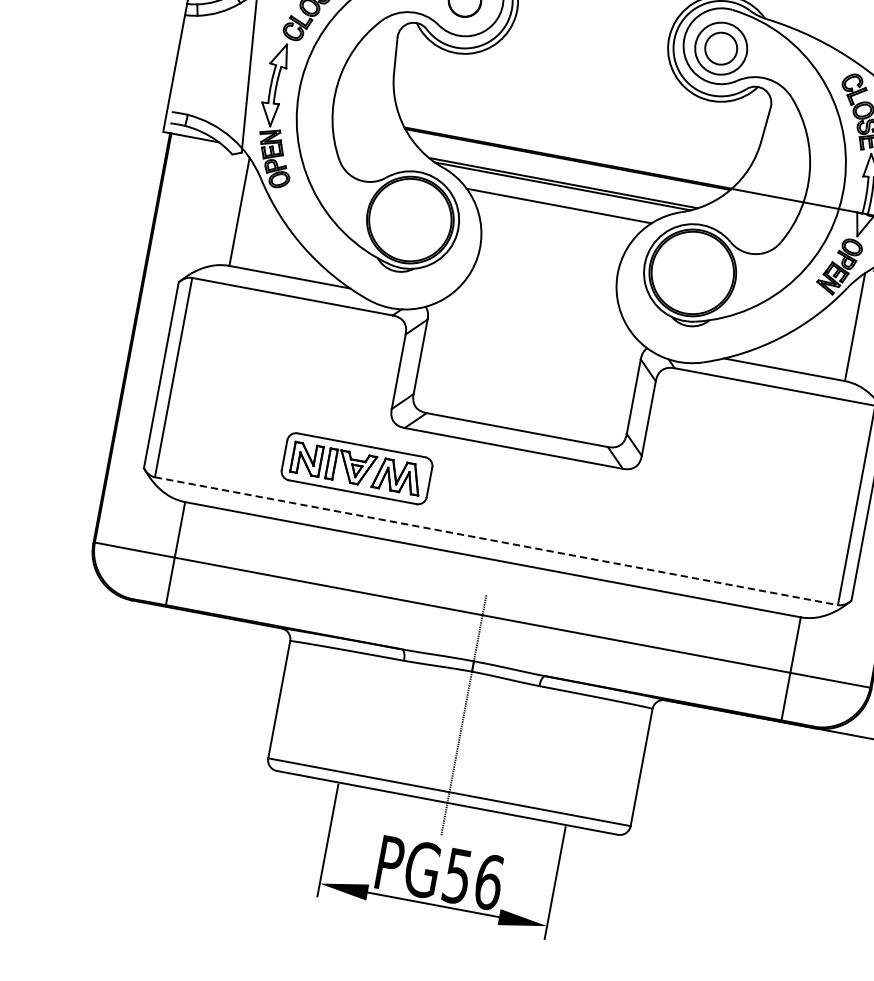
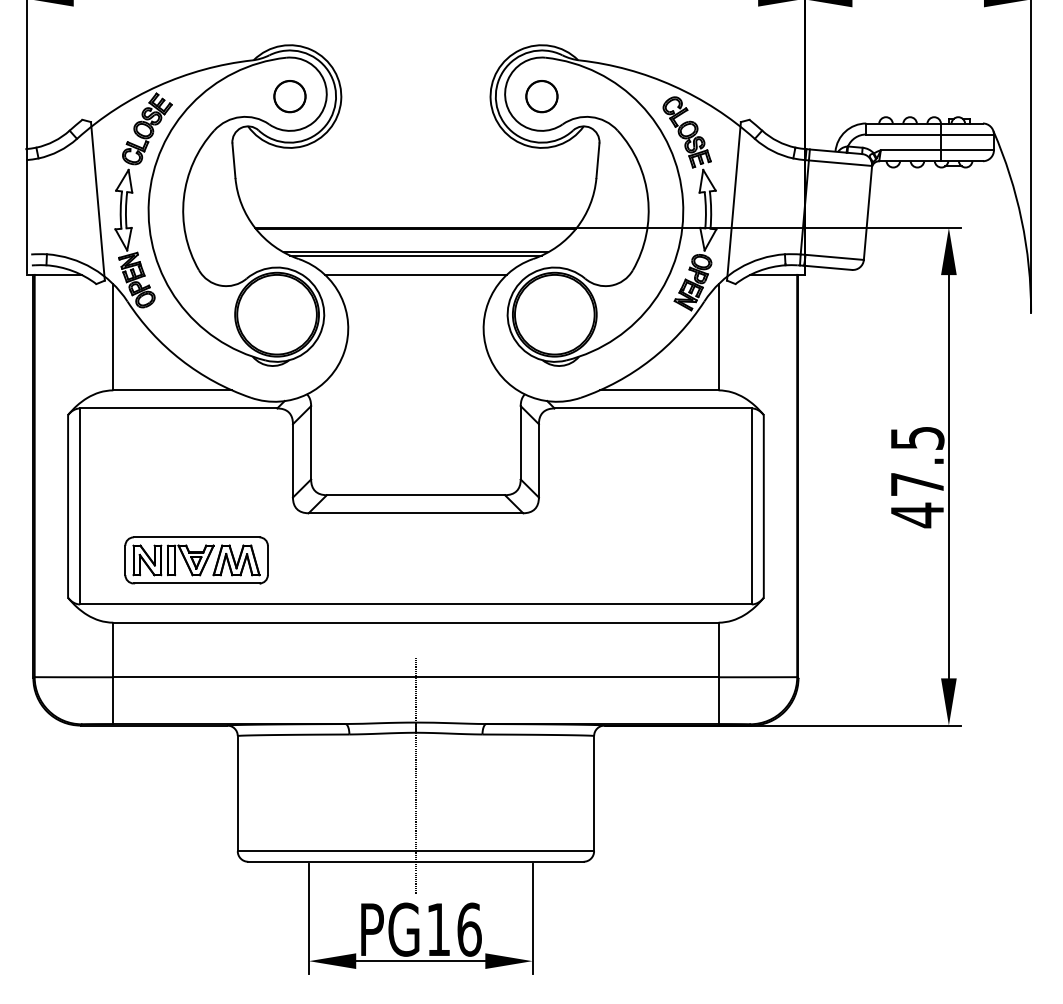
circle: (720, 48) -> (541, 96), size x0.62
part: (356, 468) -> (196, 560), moved
line: (495, 541) -> (415, 604), dashed -> solid
text: (457, 876) -> (438, 929), PG56 -> PG16

